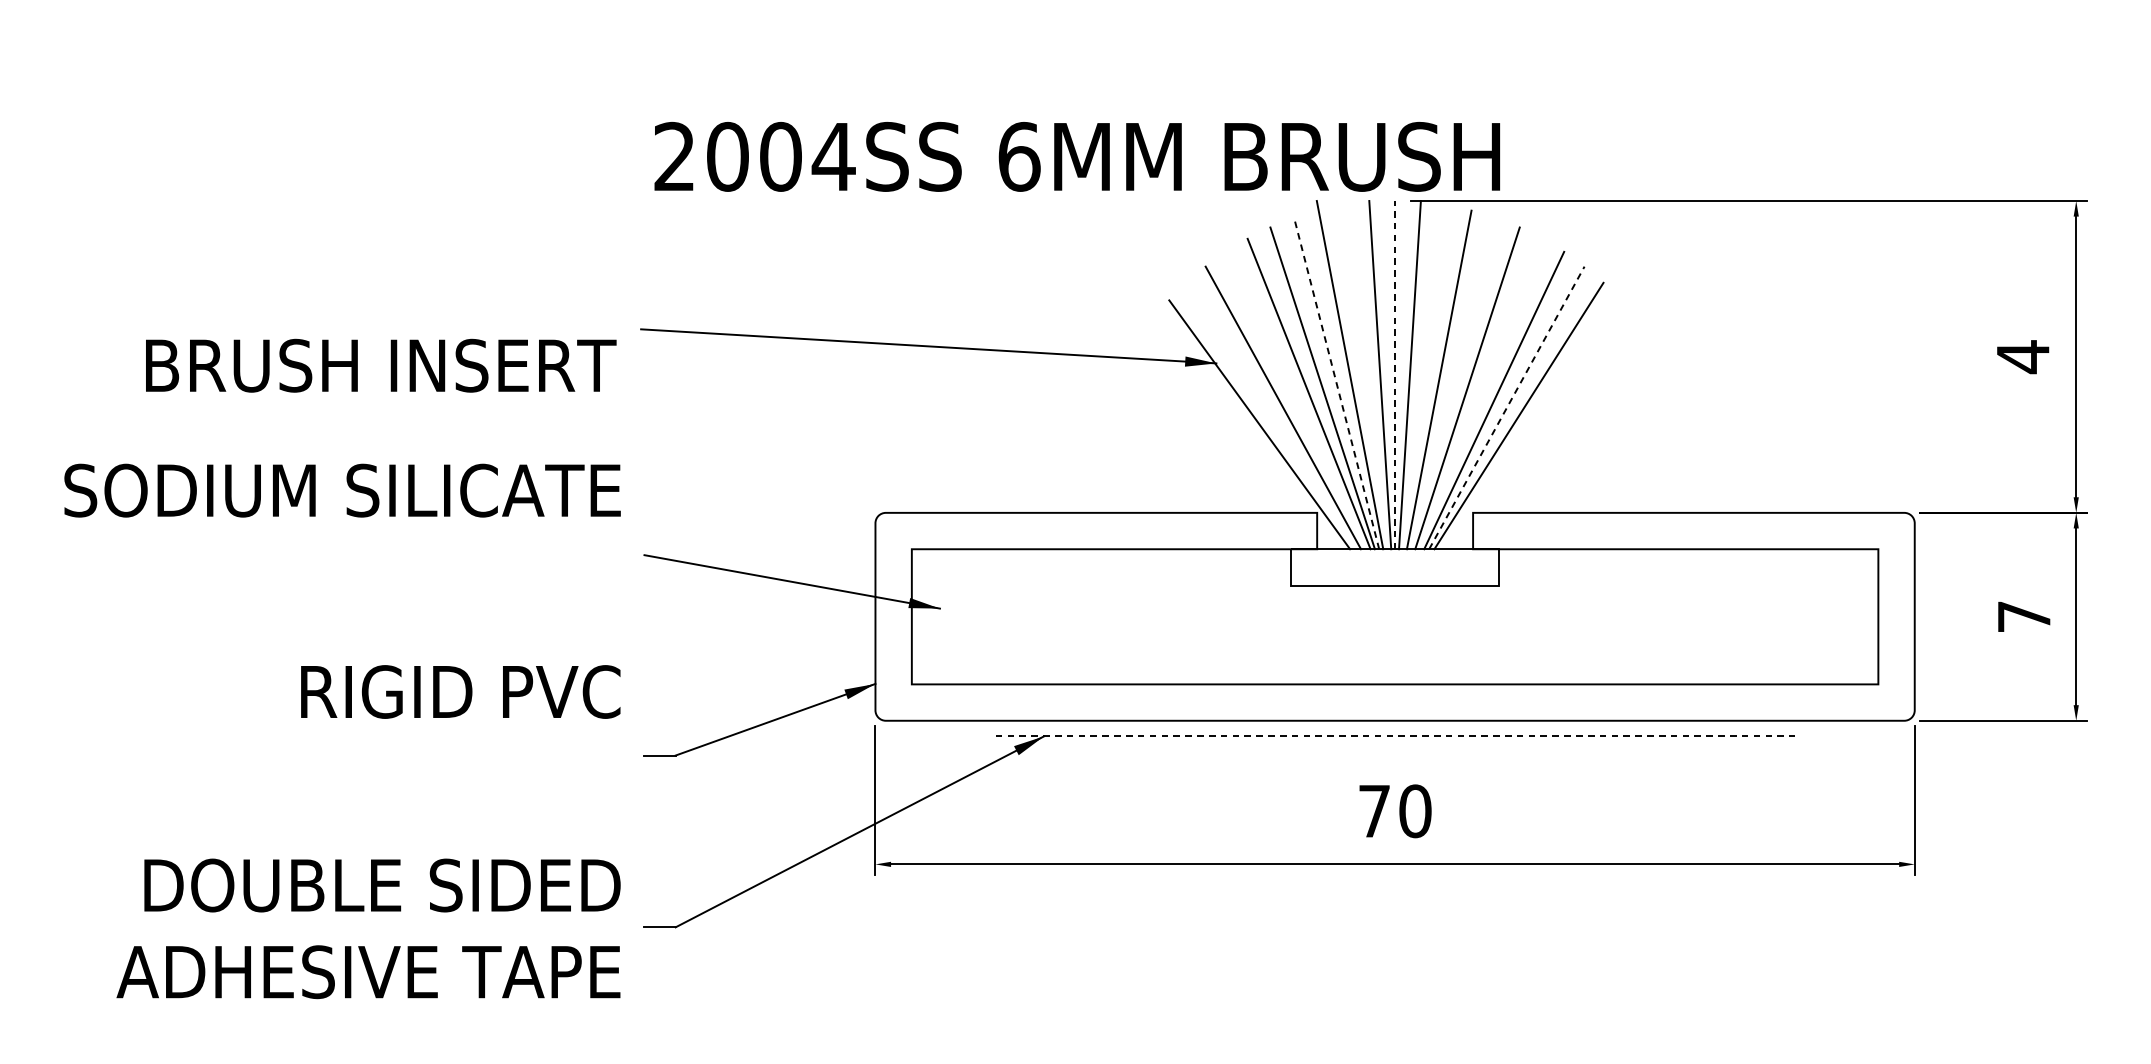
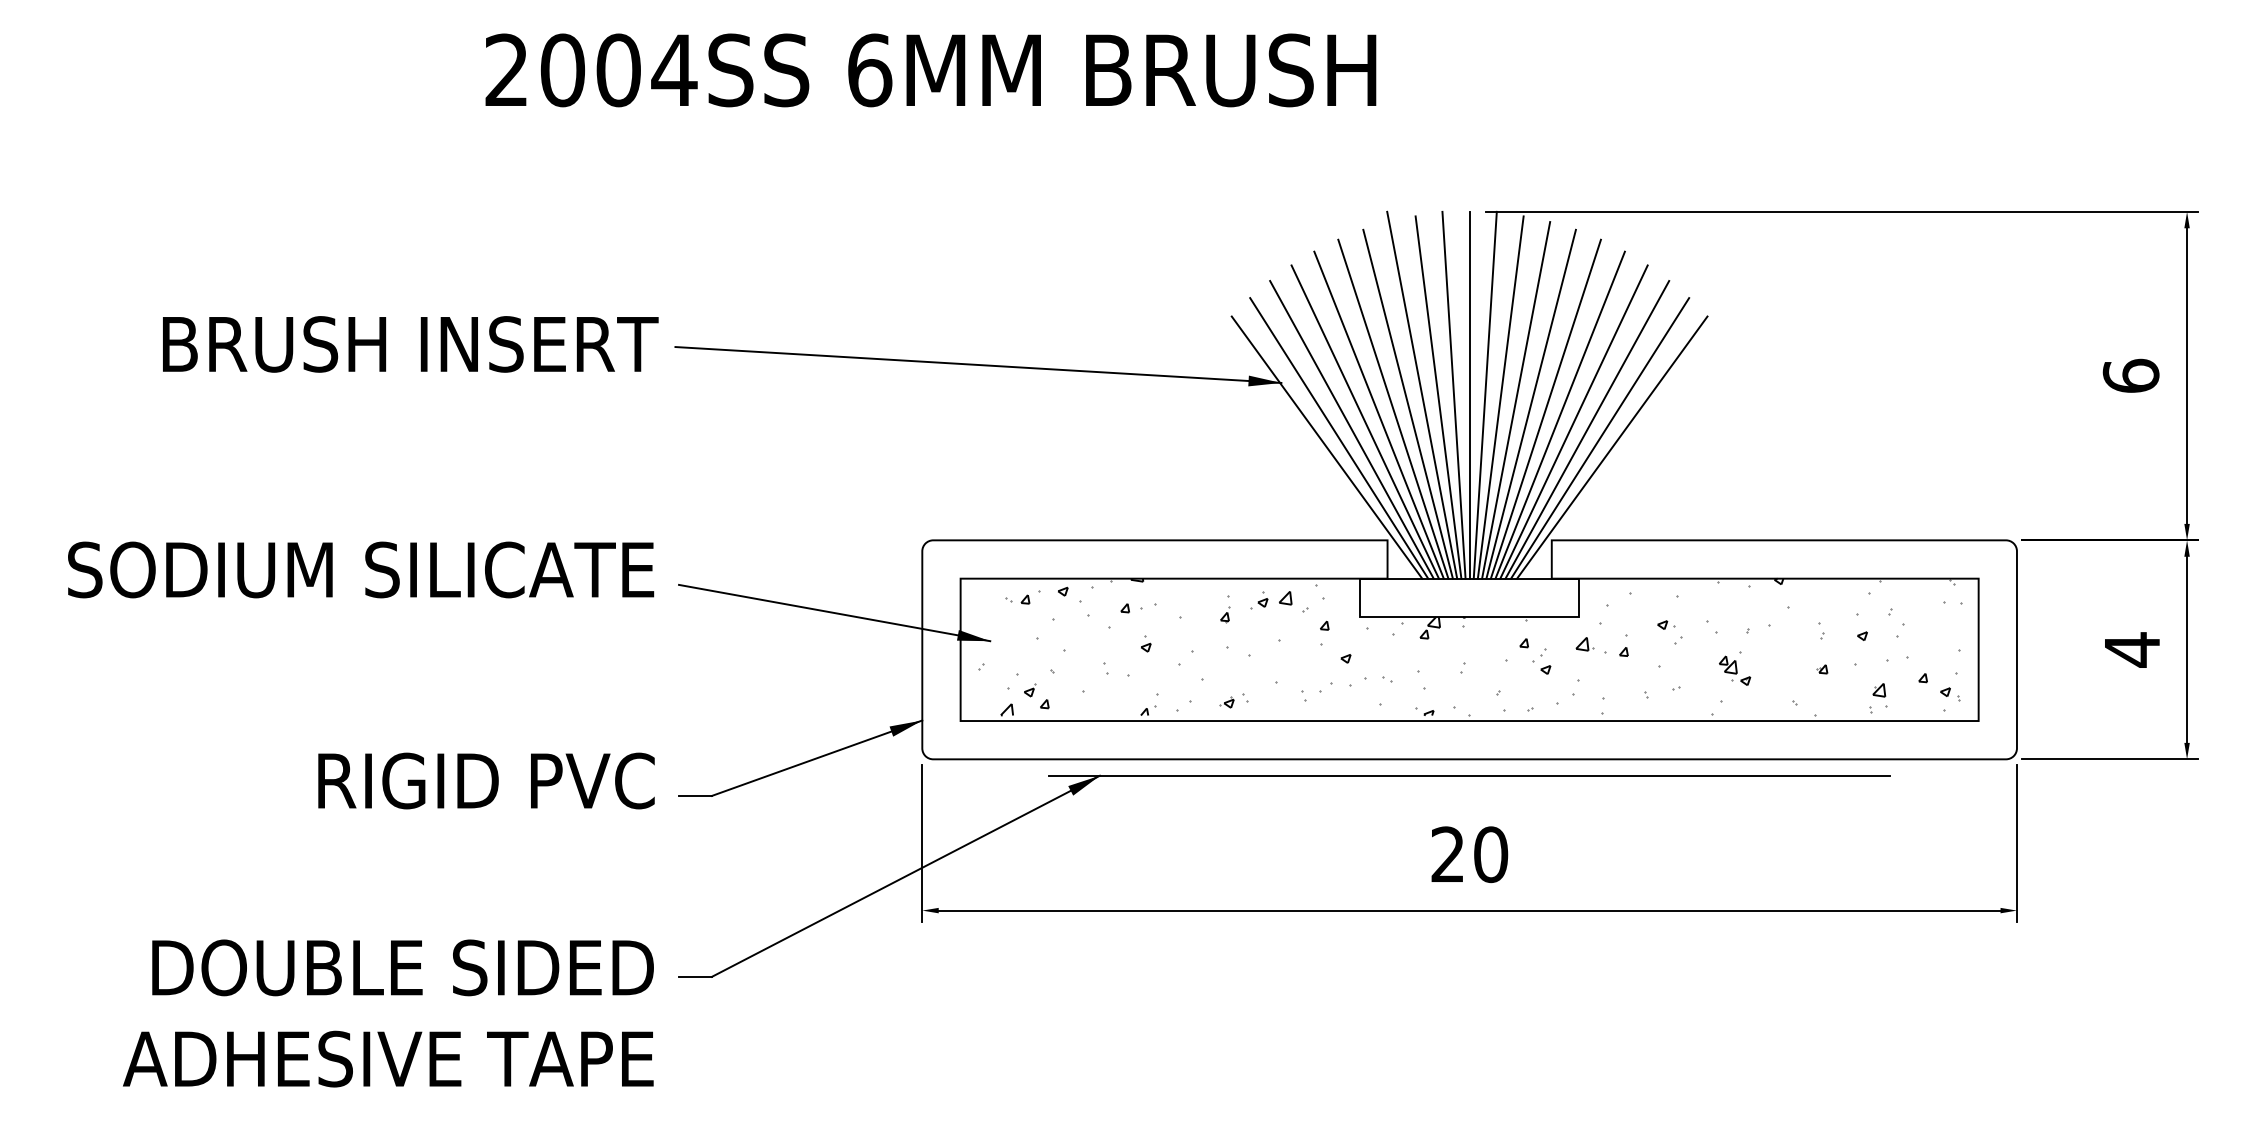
text: (1076, 156) -> (930, 70), moved
text: (2022, 357) -> (2130, 376), 4 -> 6
text: (381, 365) -> (410, 344), moved
line: (1394, 374) -> (1469, 394), dashed -> solid
line: (1365, 377) -> (1438, 397), added
line: (1424, 377) -> (1500, 397), added
line: (1337, 382) -> (1408, 403), dashed -> solid
line: (1452, 382) -> (1530, 403), added
line: (1480, 393) -> (1559, 414), added
line: (1295, 400) -> (1364, 421), added
line: (1507, 407) -> (1587, 429), dashed -> solid
line: (1271, 416) -> (1339, 438), added
line: (1530, 424) -> (1612, 447), added
text: (343, 490) -> (361, 569), moved
hatch: (1395, 613) -> (1470, 646), added
text: (2024, 616) -> (2132, 649), 7 -> 4
text: (460, 691) -> (486, 780), moved
line: (1394, 736) -> (1469, 775), dashed -> solid
text: (1374, 810) -> (1447, 853), 70 -> 20
text: (368, 928) -> (388, 1013), moved

